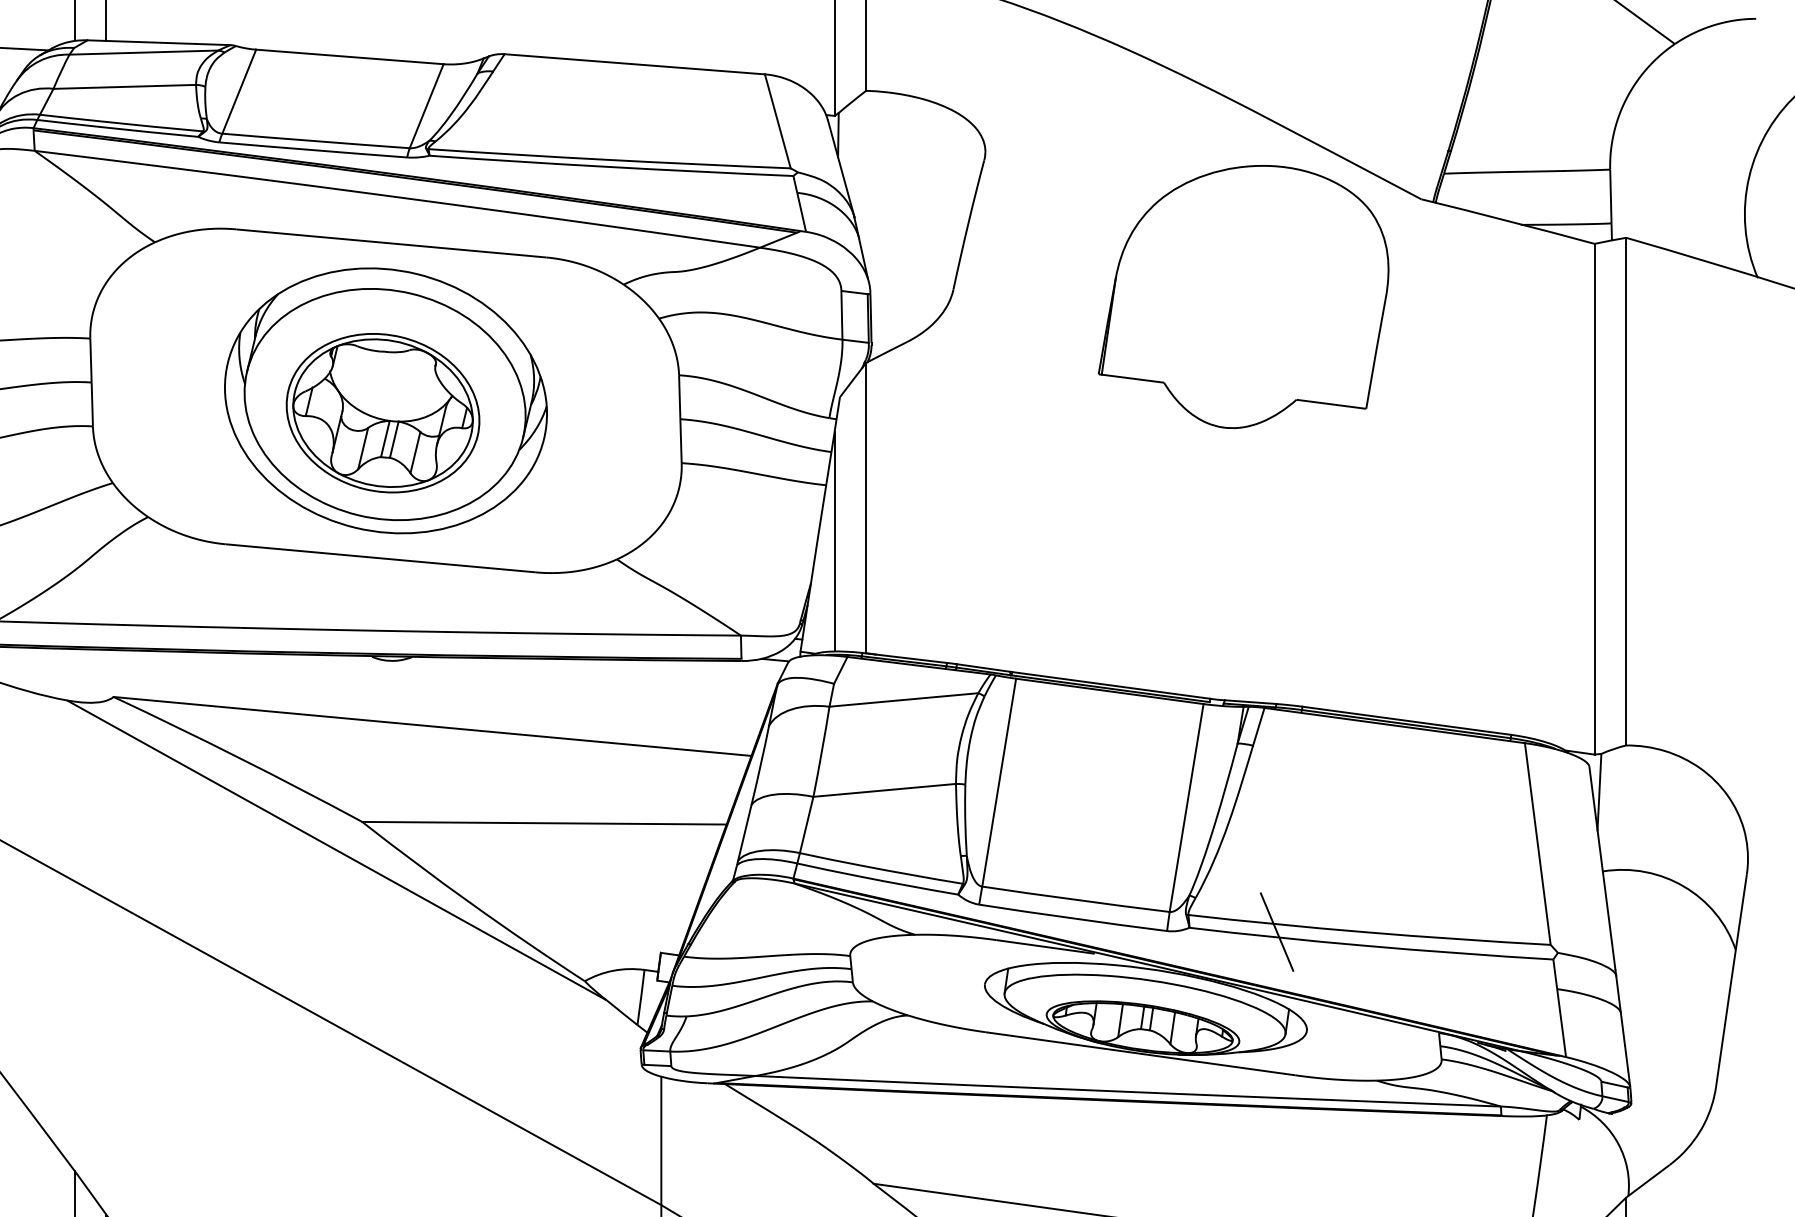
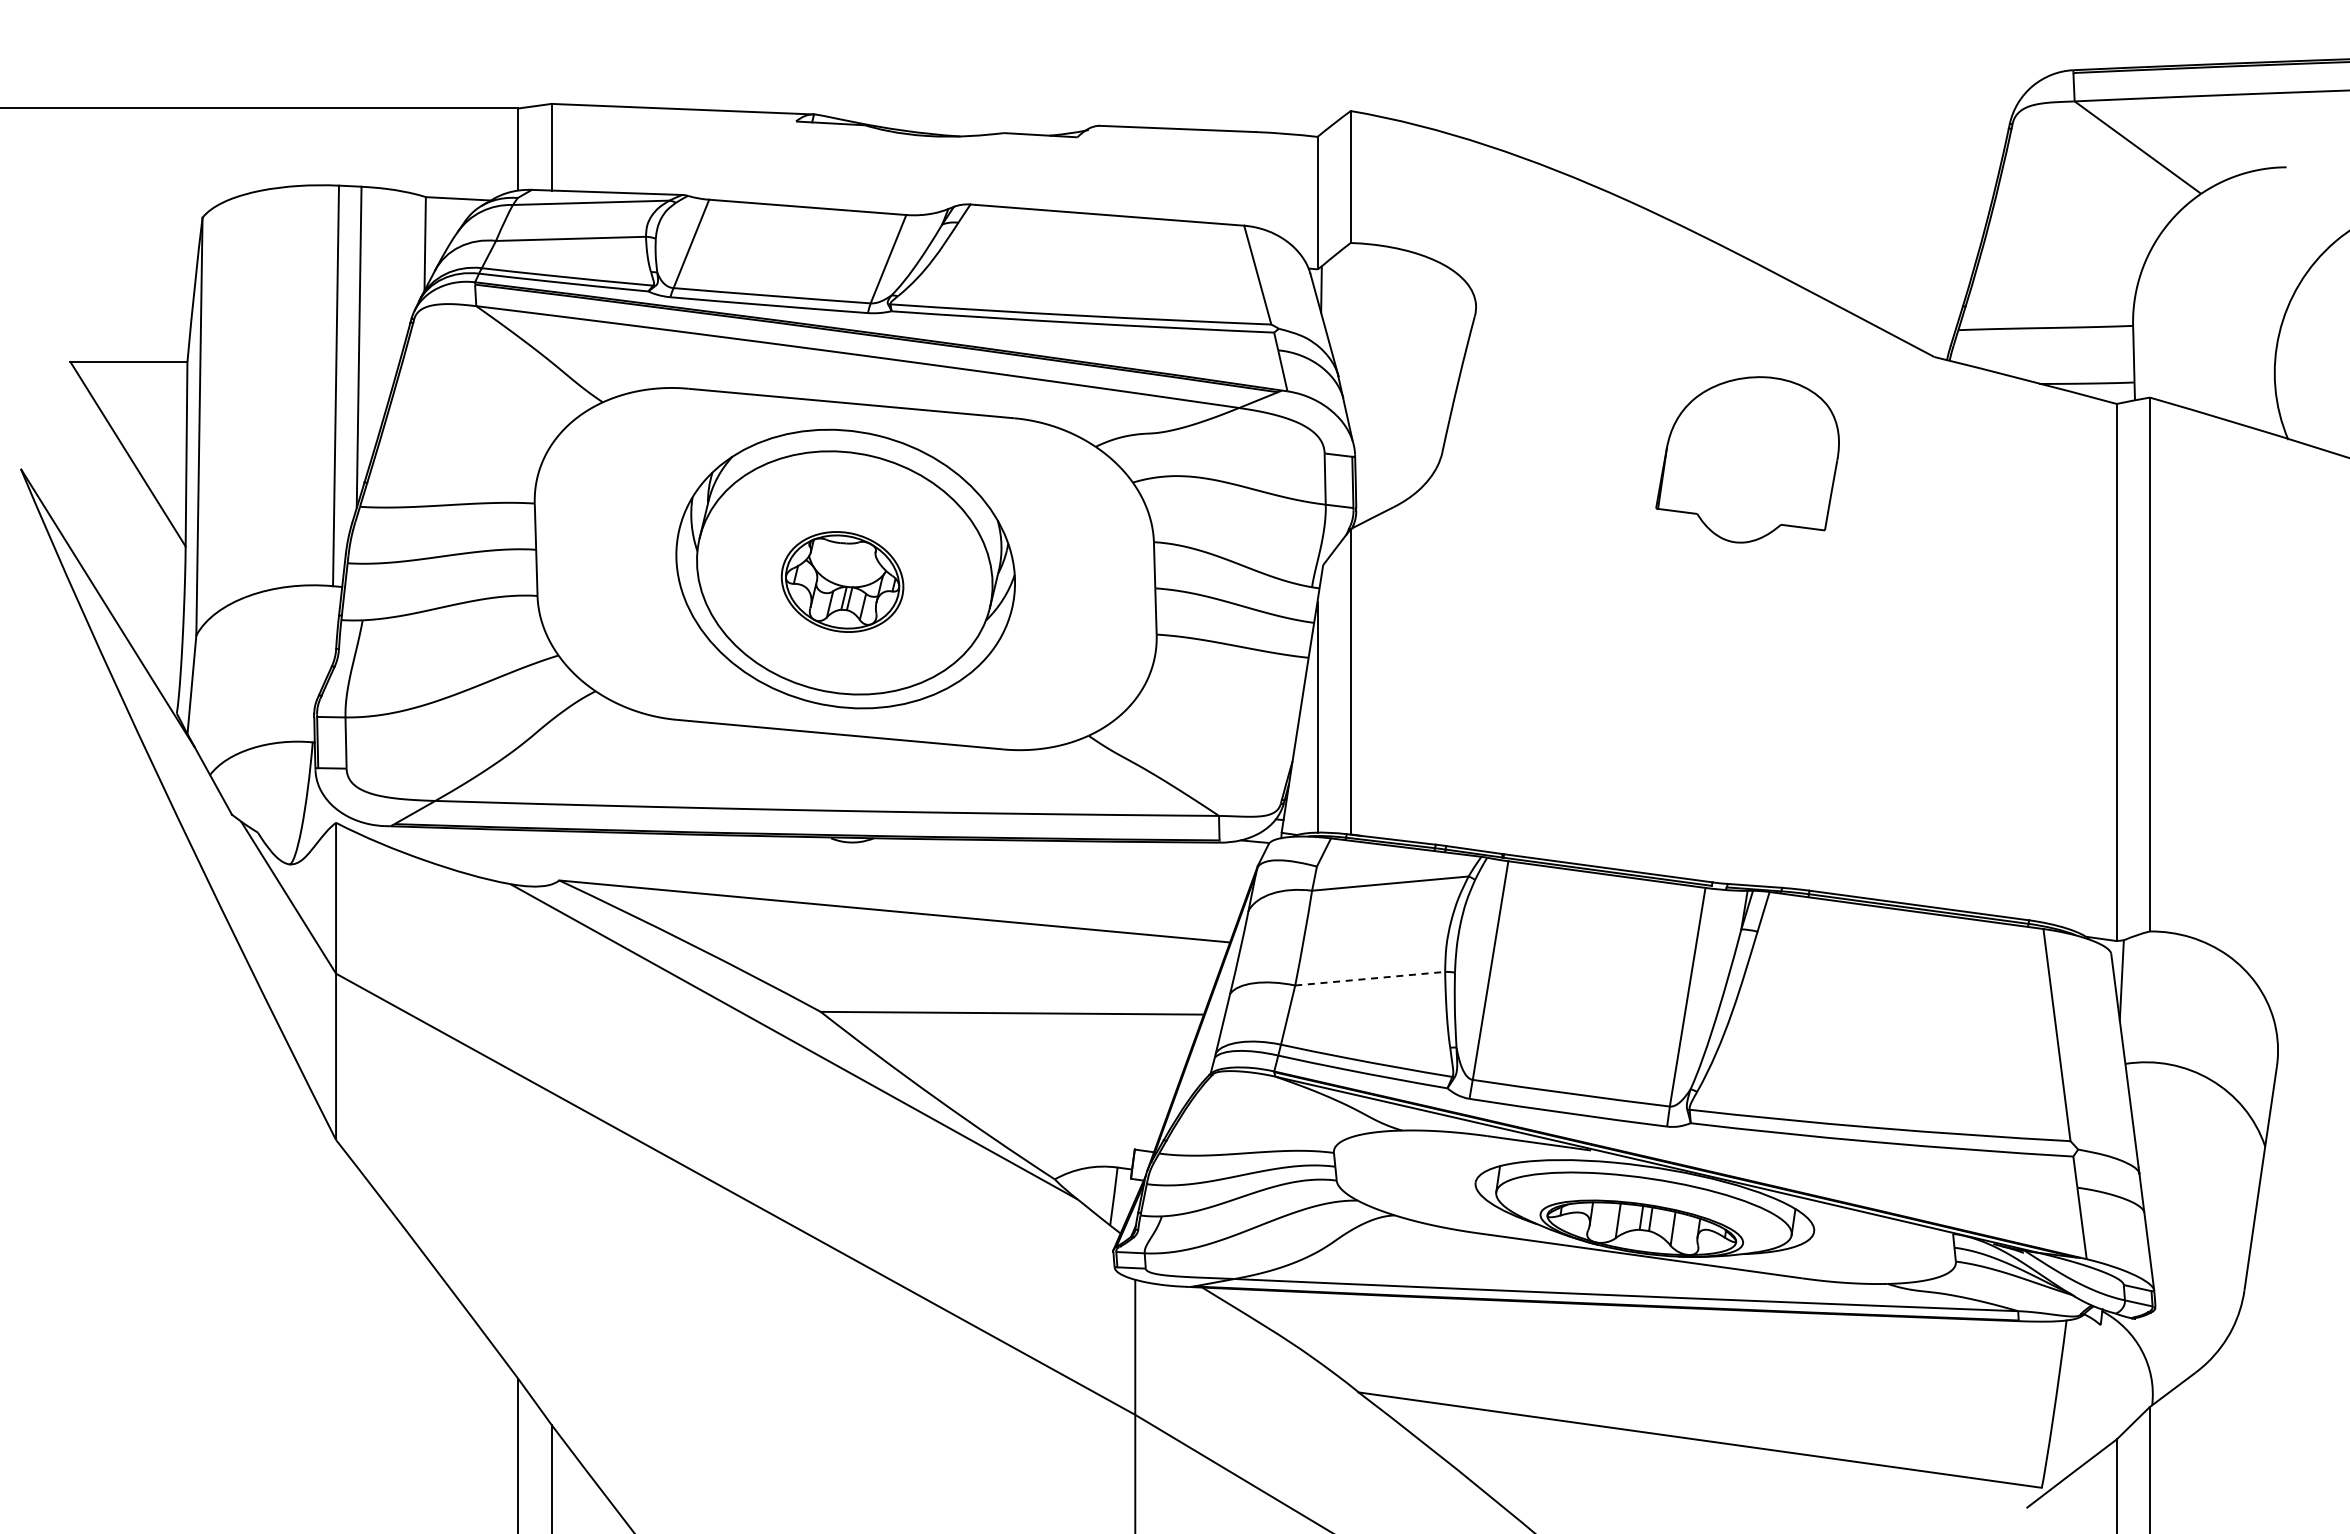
part: (1243, 296) -> (1747, 459), size x0.6
part: (382, 412) -> (842, 581), size x0.6
line: (885, 790) -> (1370, 978), solid -> dashed
line: (1276, 931) -> (1782, 1127), removed

